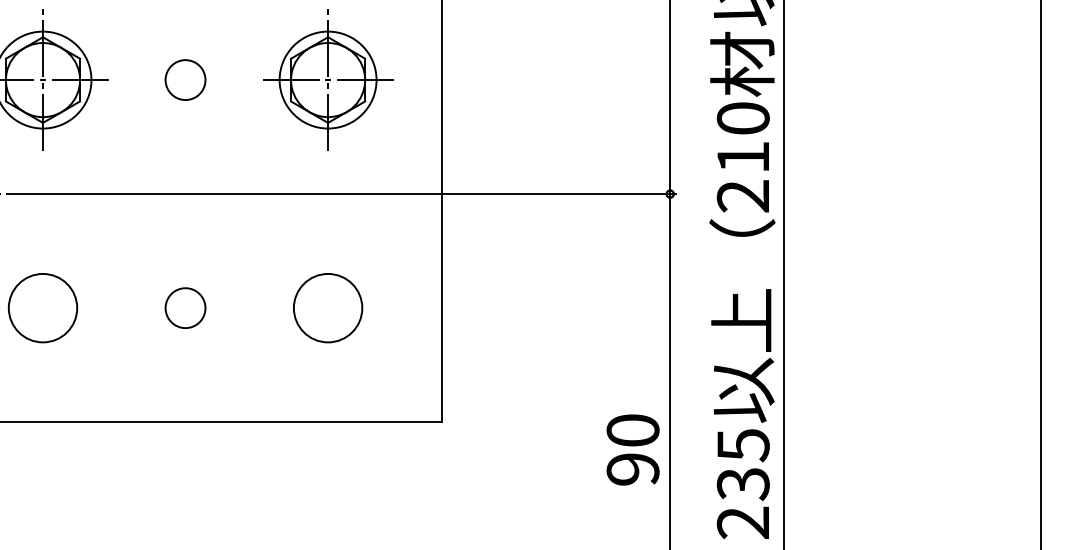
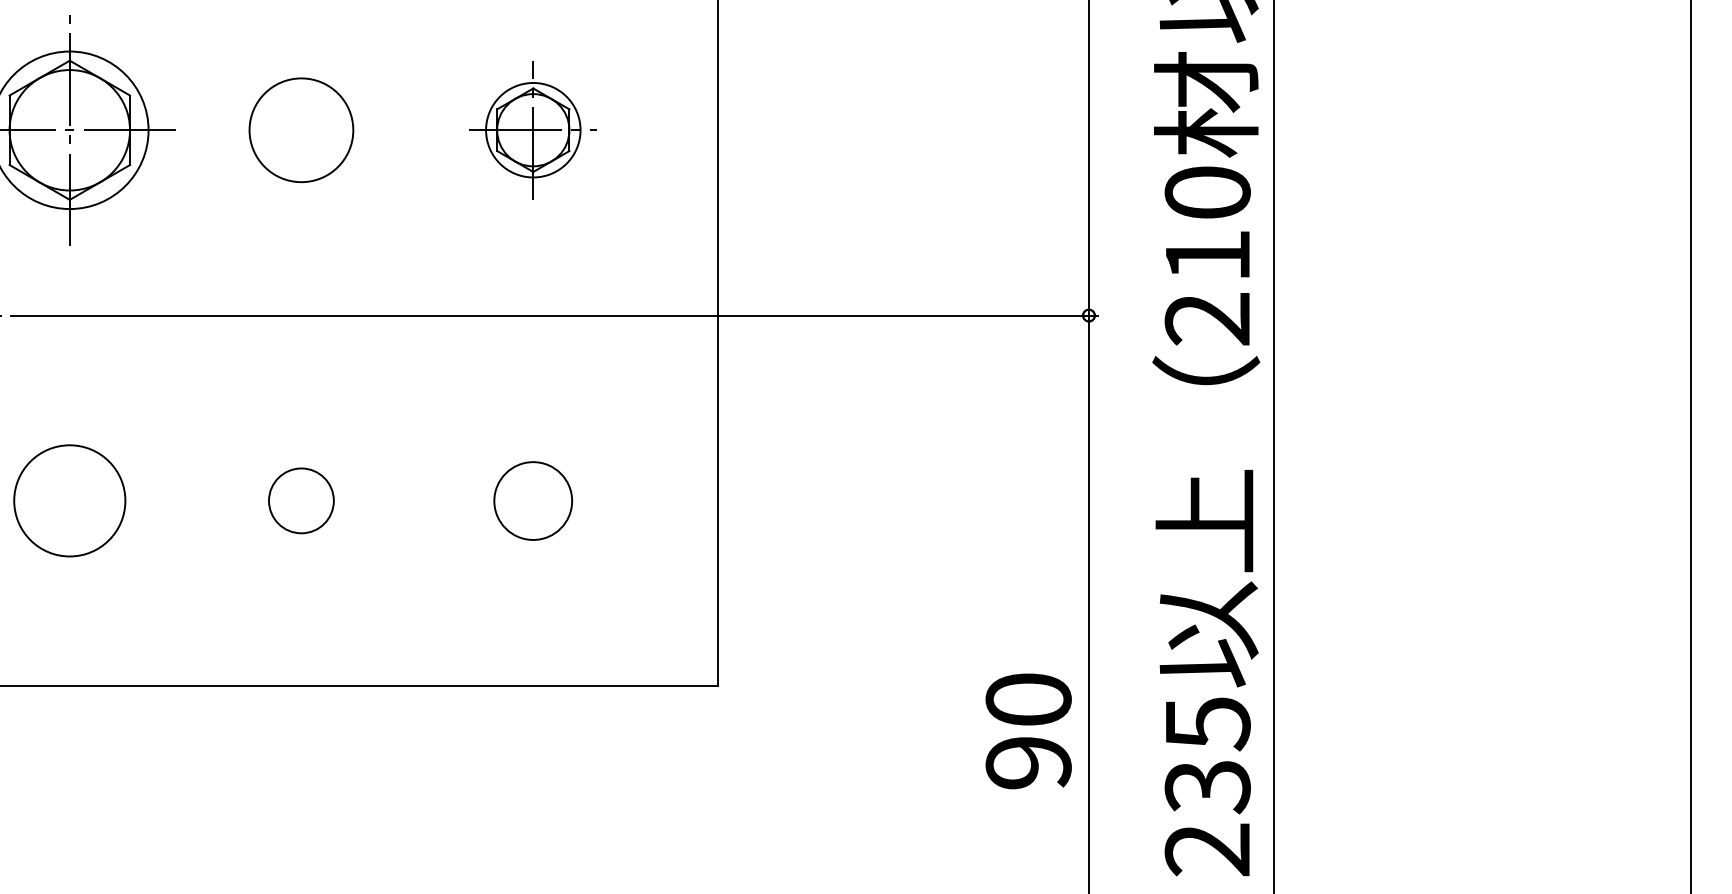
part: (328, 79) -> (533, 129), size x0.6
circle: (185, 80) -> (301, 130), size x1.6
circle: (328, 308) -> (533, 501), size x0.7

